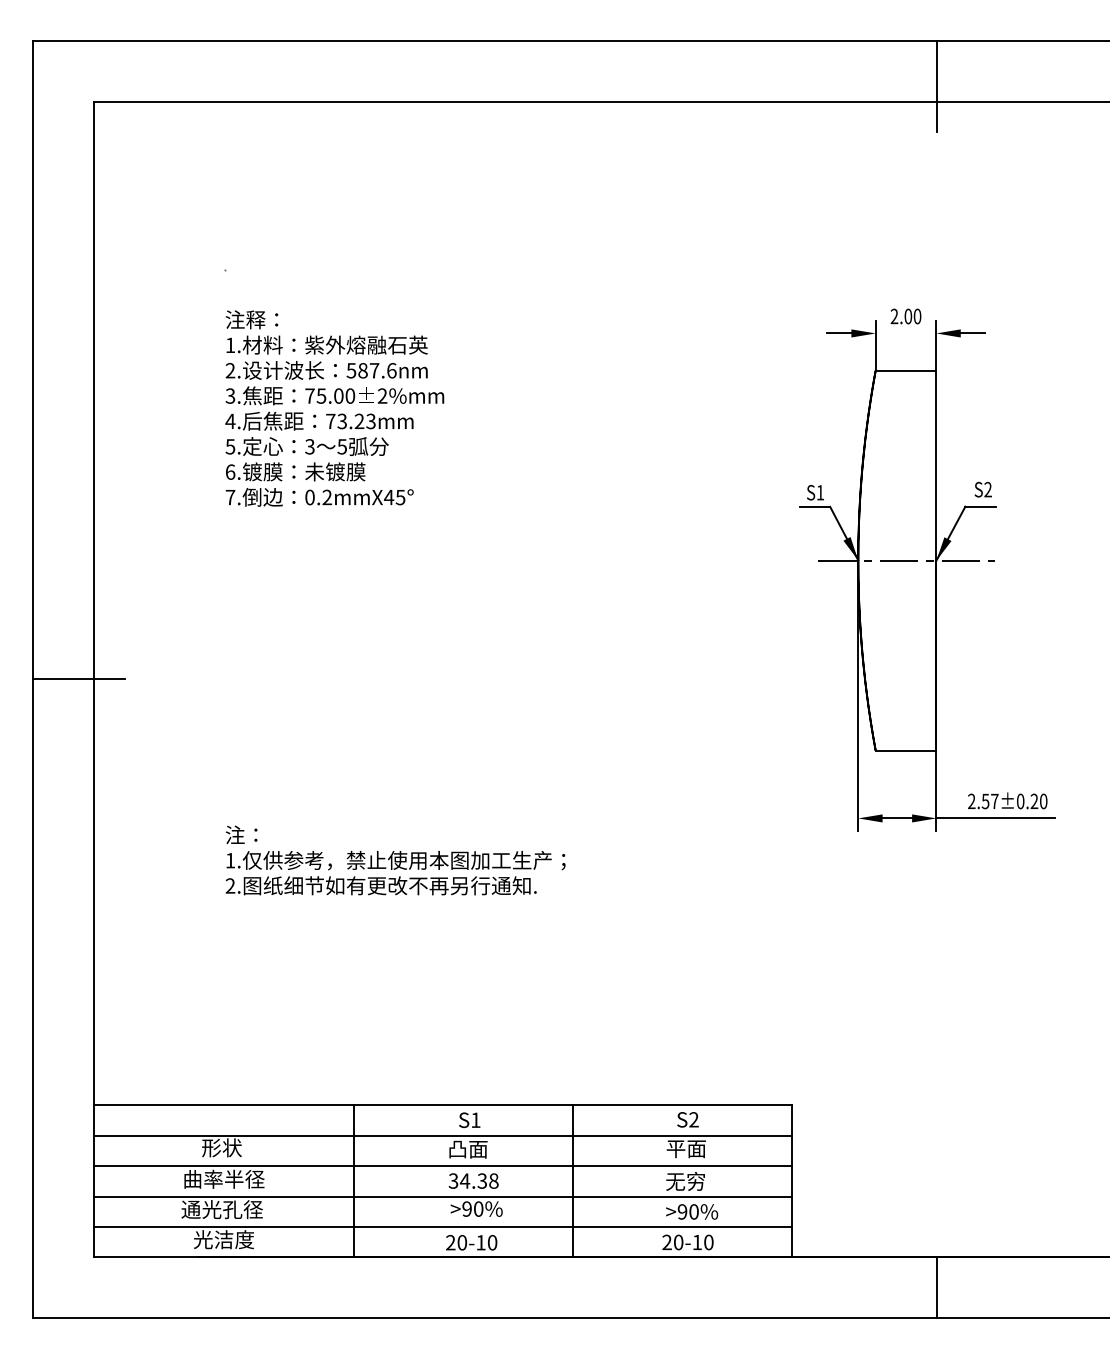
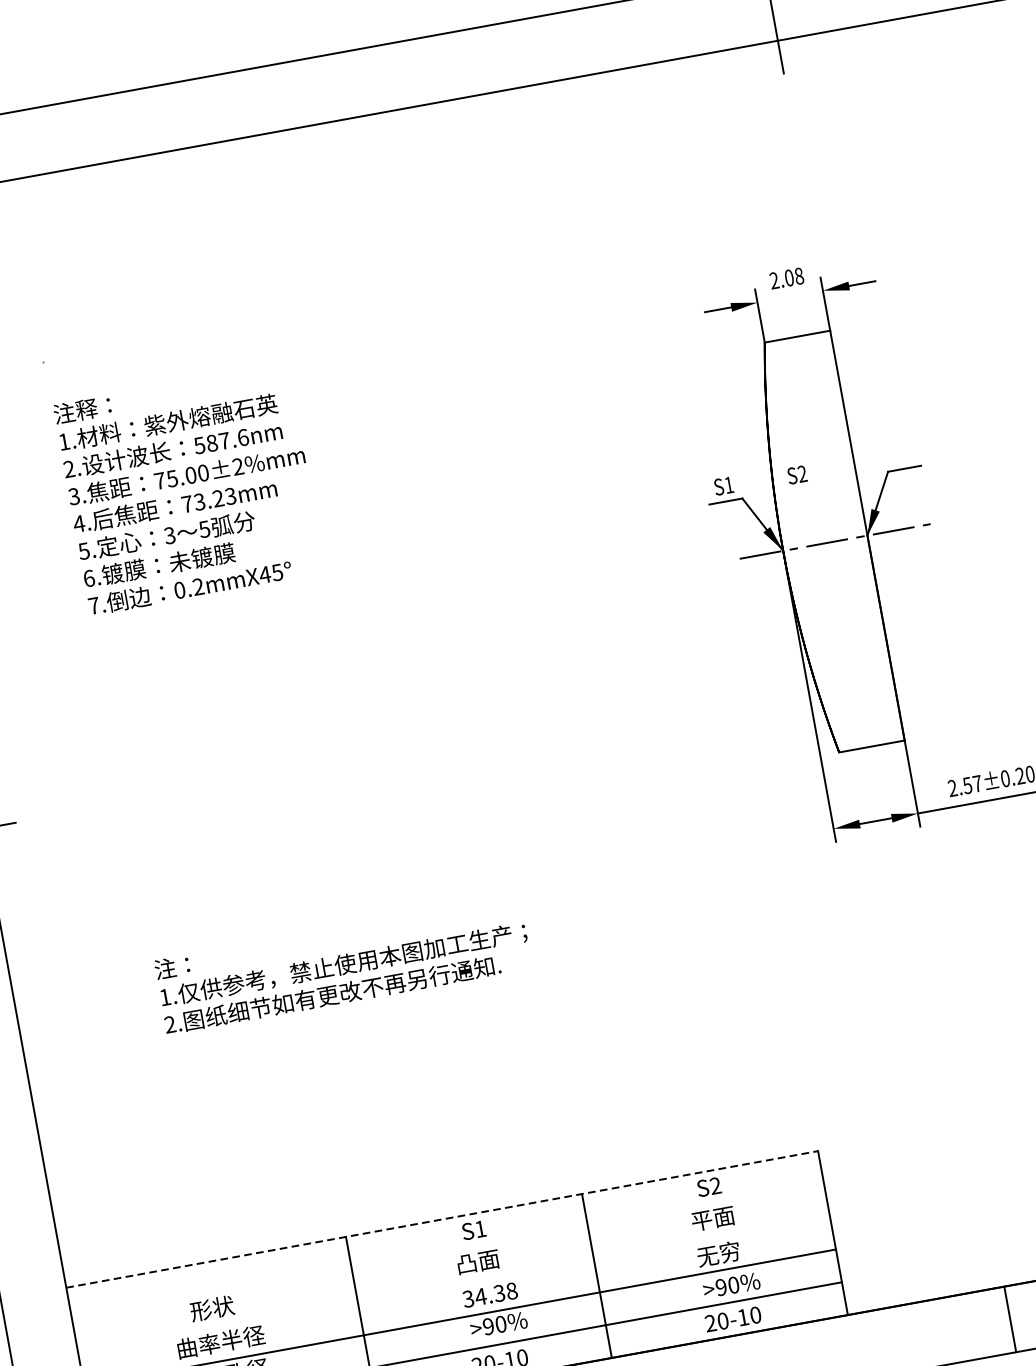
text: (917, 316) -> (799, 276), 2.00 -> 2.08
text: (982, 489) -> (796, 474), moved
line: (442, 1105) -> (441, 1219), solid -> dashed
line: (442, 1135) -> (447, 1252), removed
line: (442, 1166) -> (453, 1285), removed

